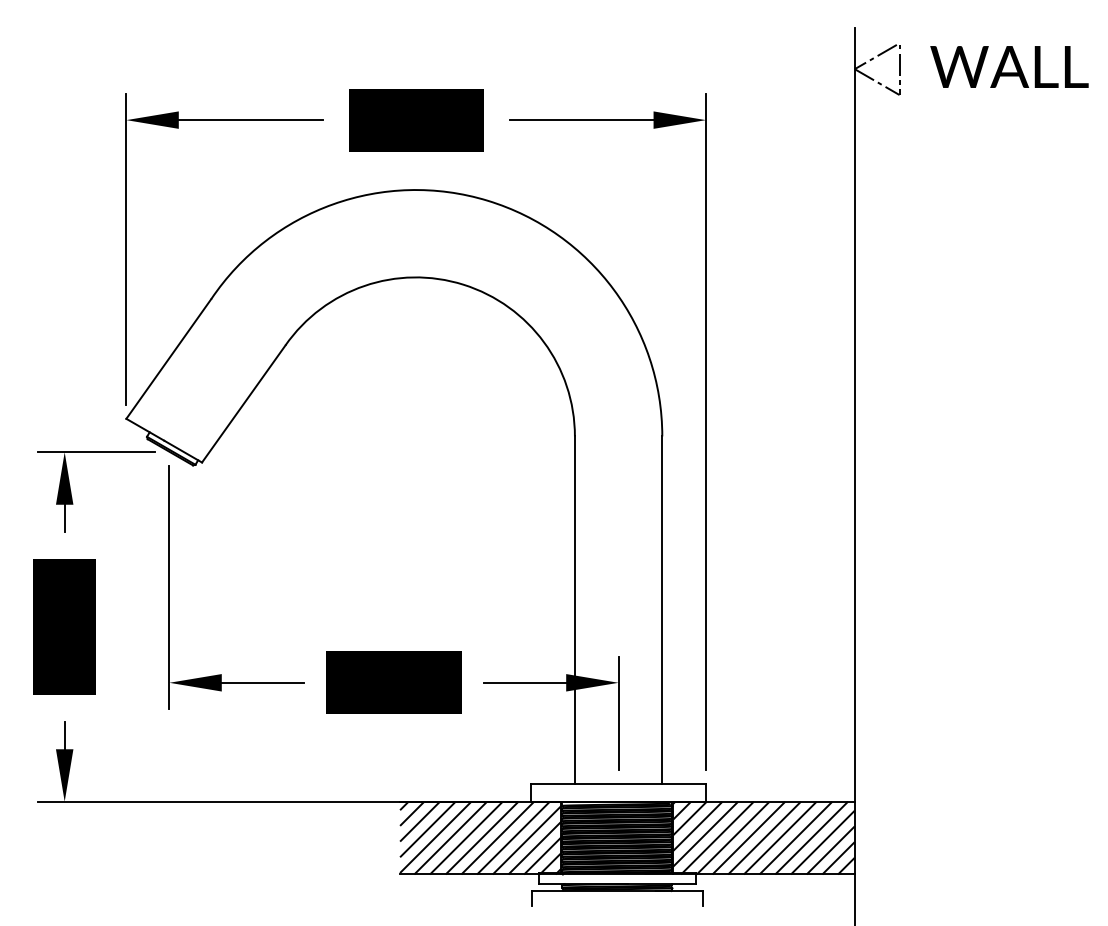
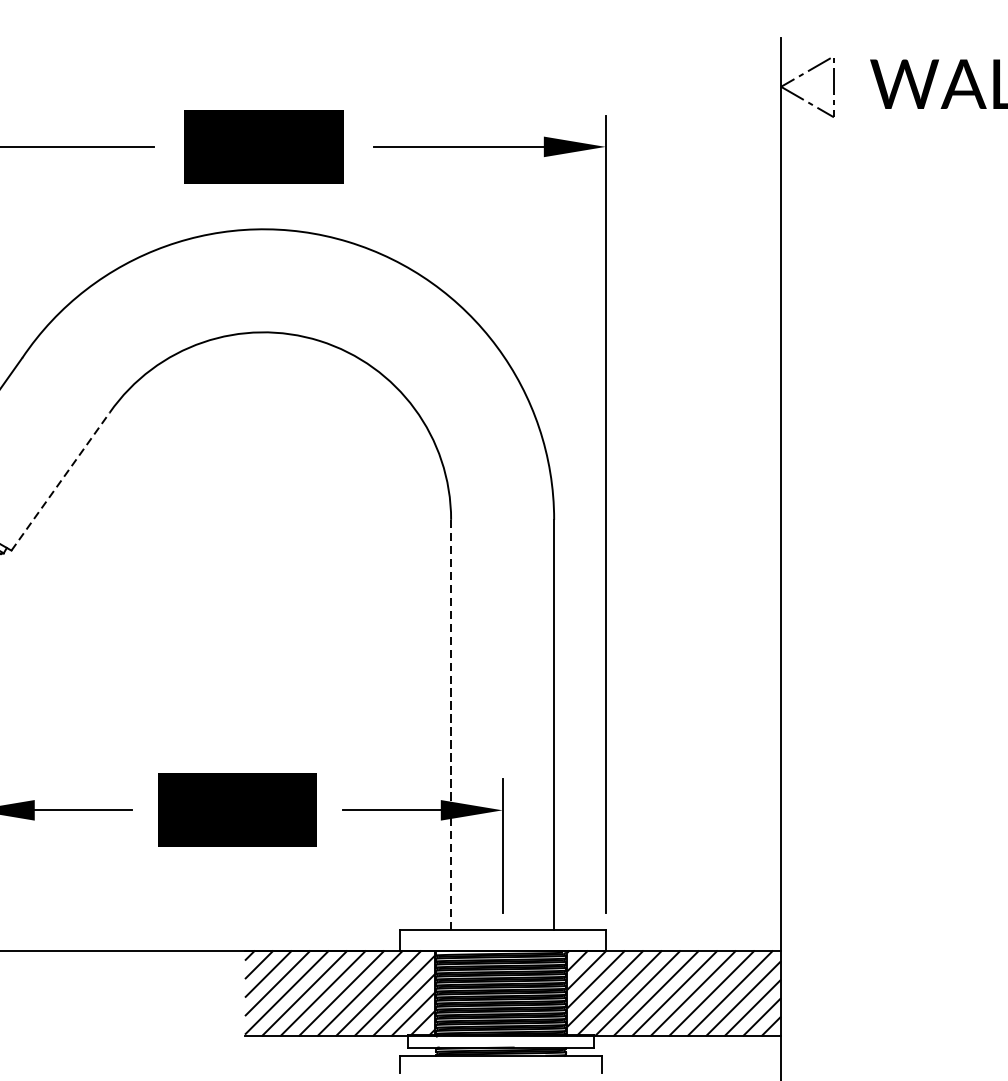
line: (243, 404) -> (60, 482), solid -> dashed
line: (574, 610) -> (450, 725), solid -> dashed

